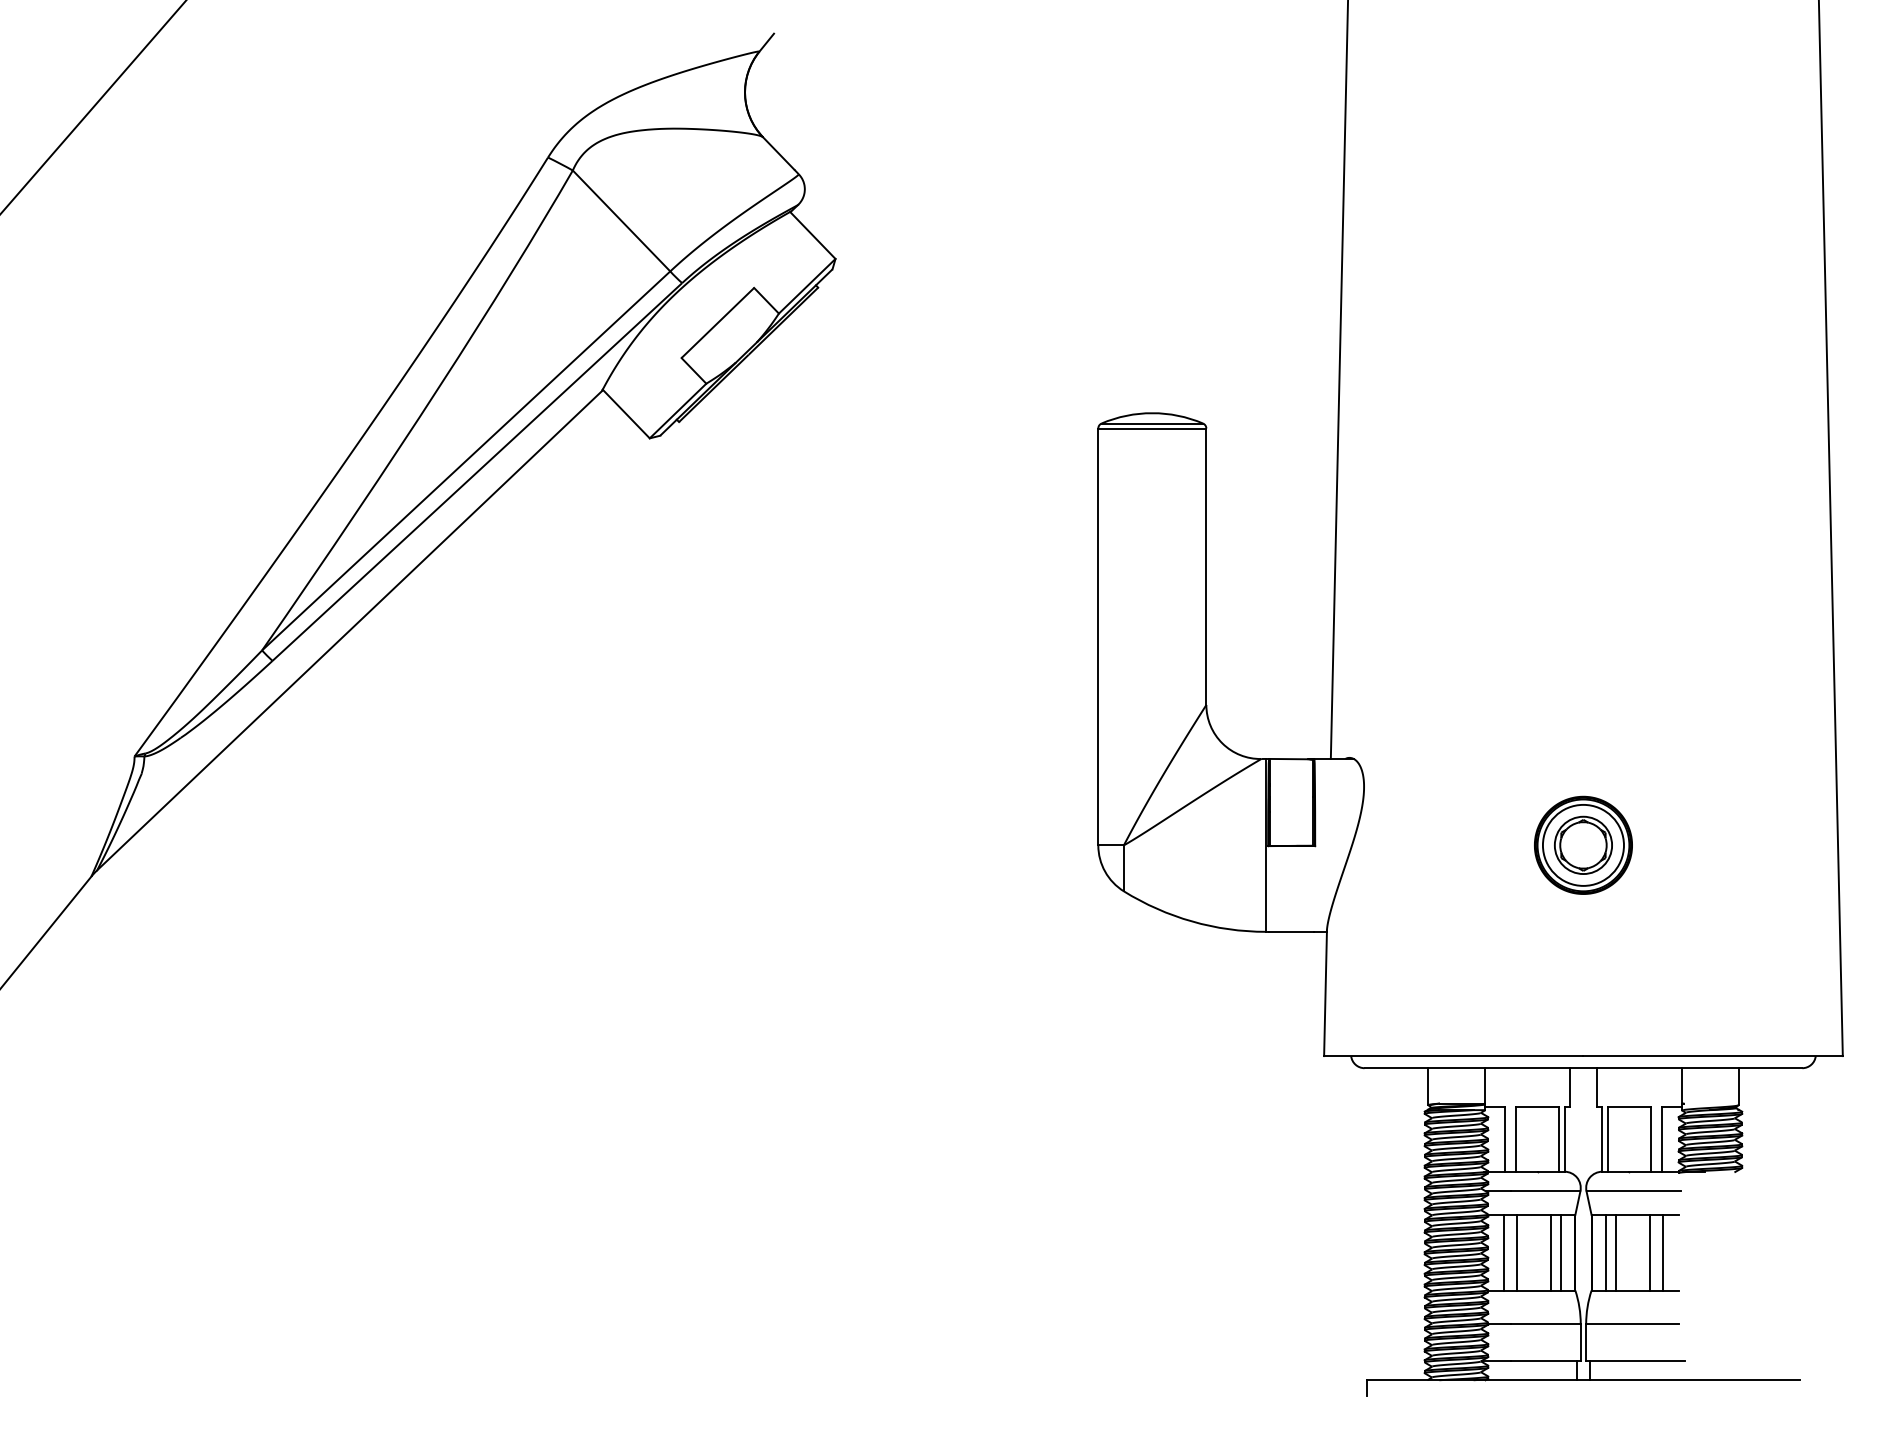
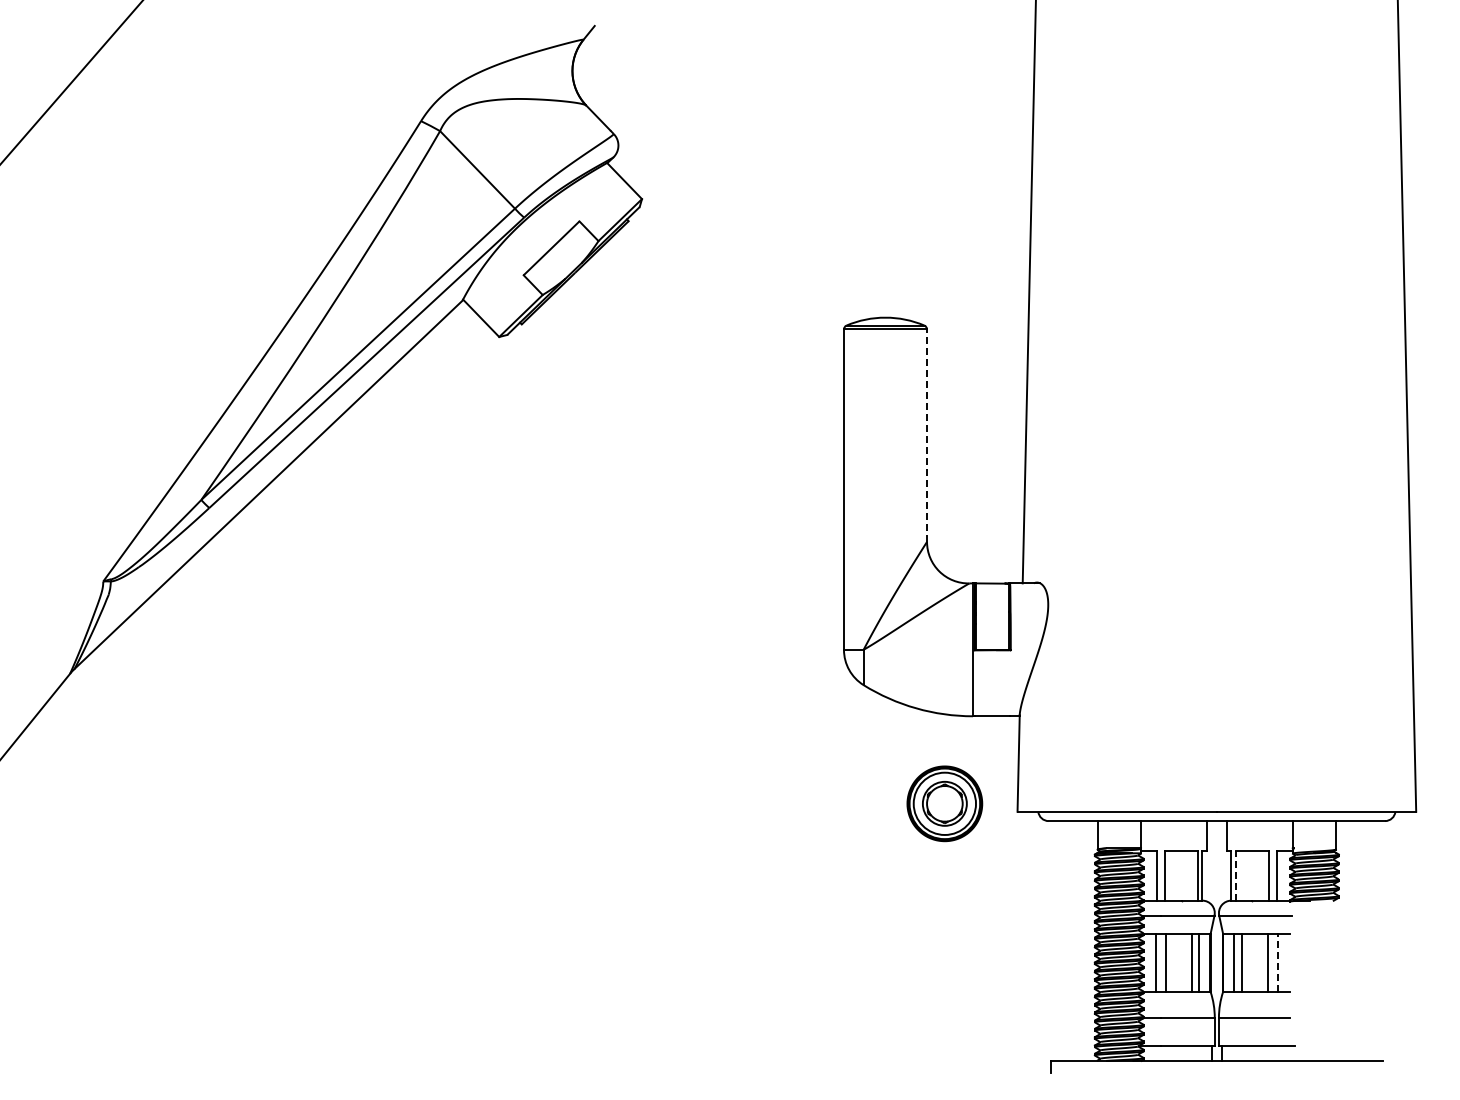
line: (1206, 566) -> (927, 435), solid -> dashed
part: (1582, 844) -> (944, 803), moved
line: (1607, 1139) -> (1235, 875), solid -> dashed
line: (1663, 1252) -> (1278, 962), solid -> dashed

